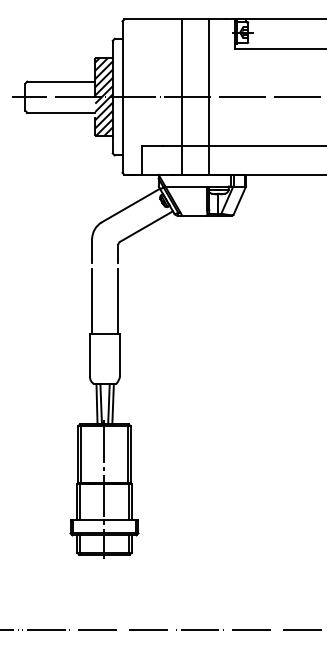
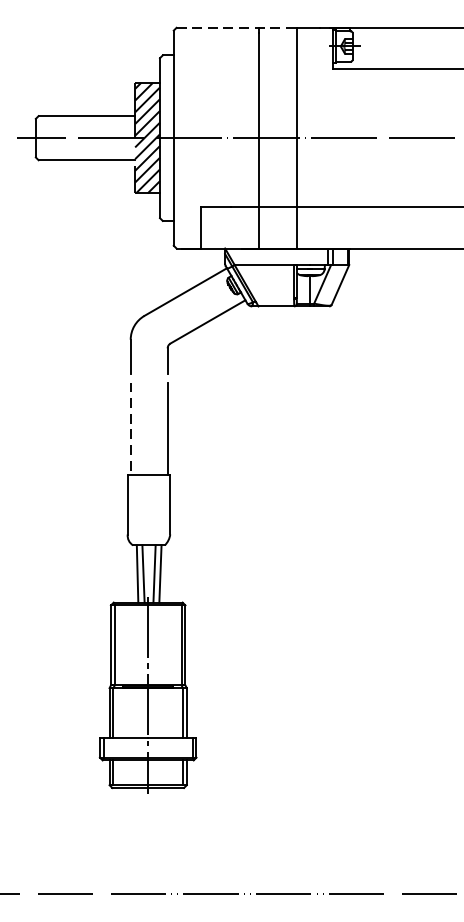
line: (167, 19) -> (237, 27), solid -> dashed
line: (92, 301) -> (131, 428), solid -> dashed

